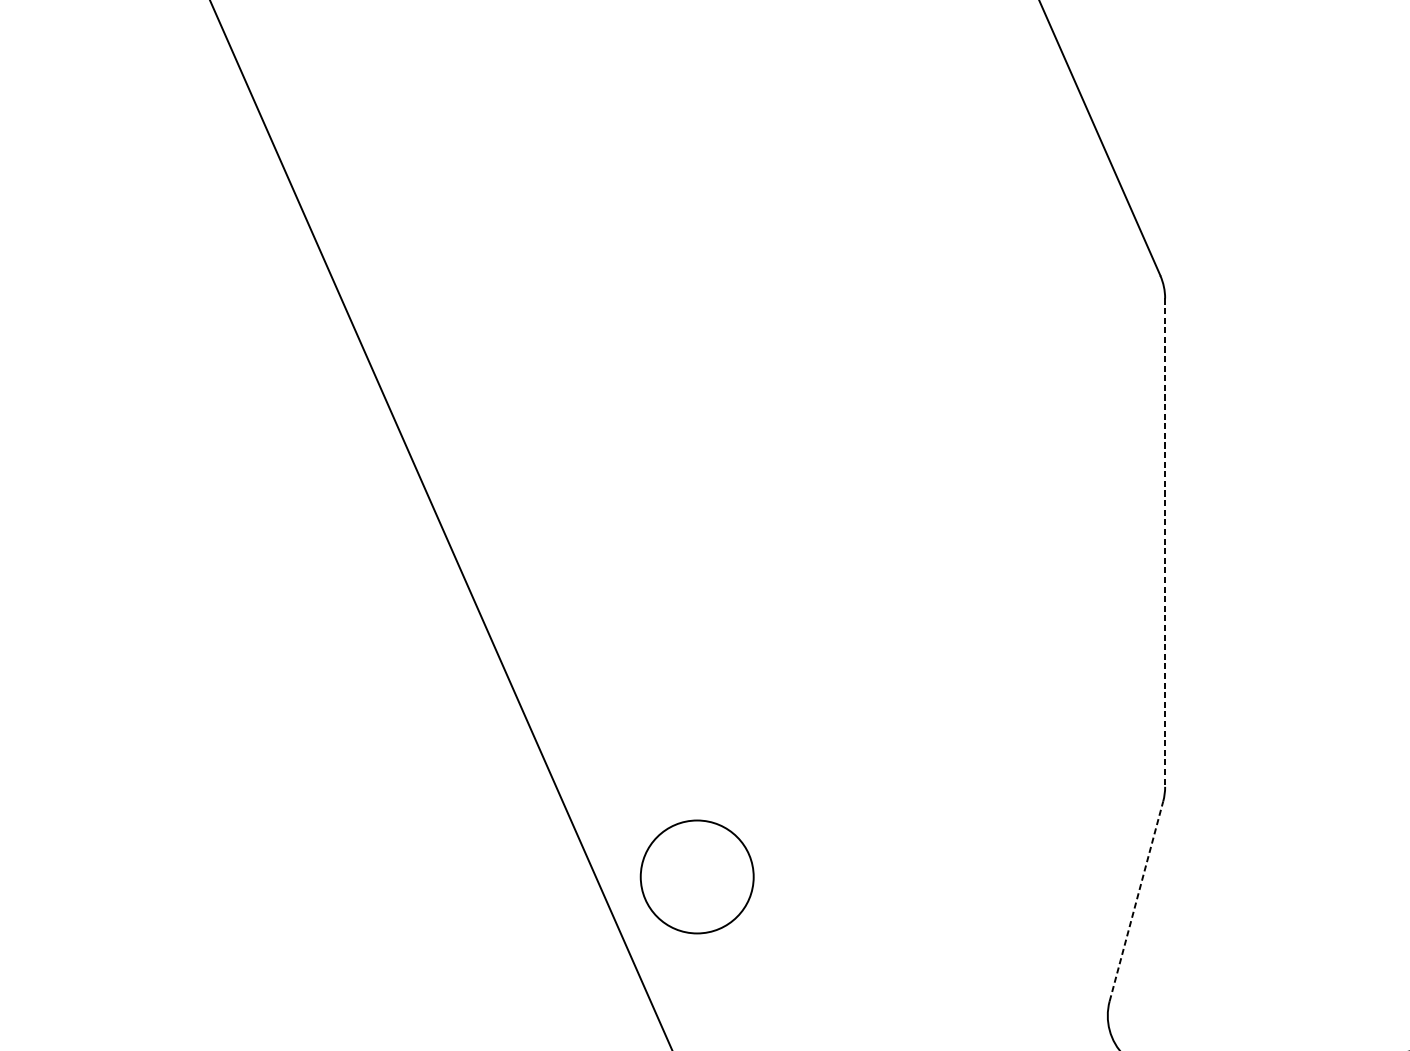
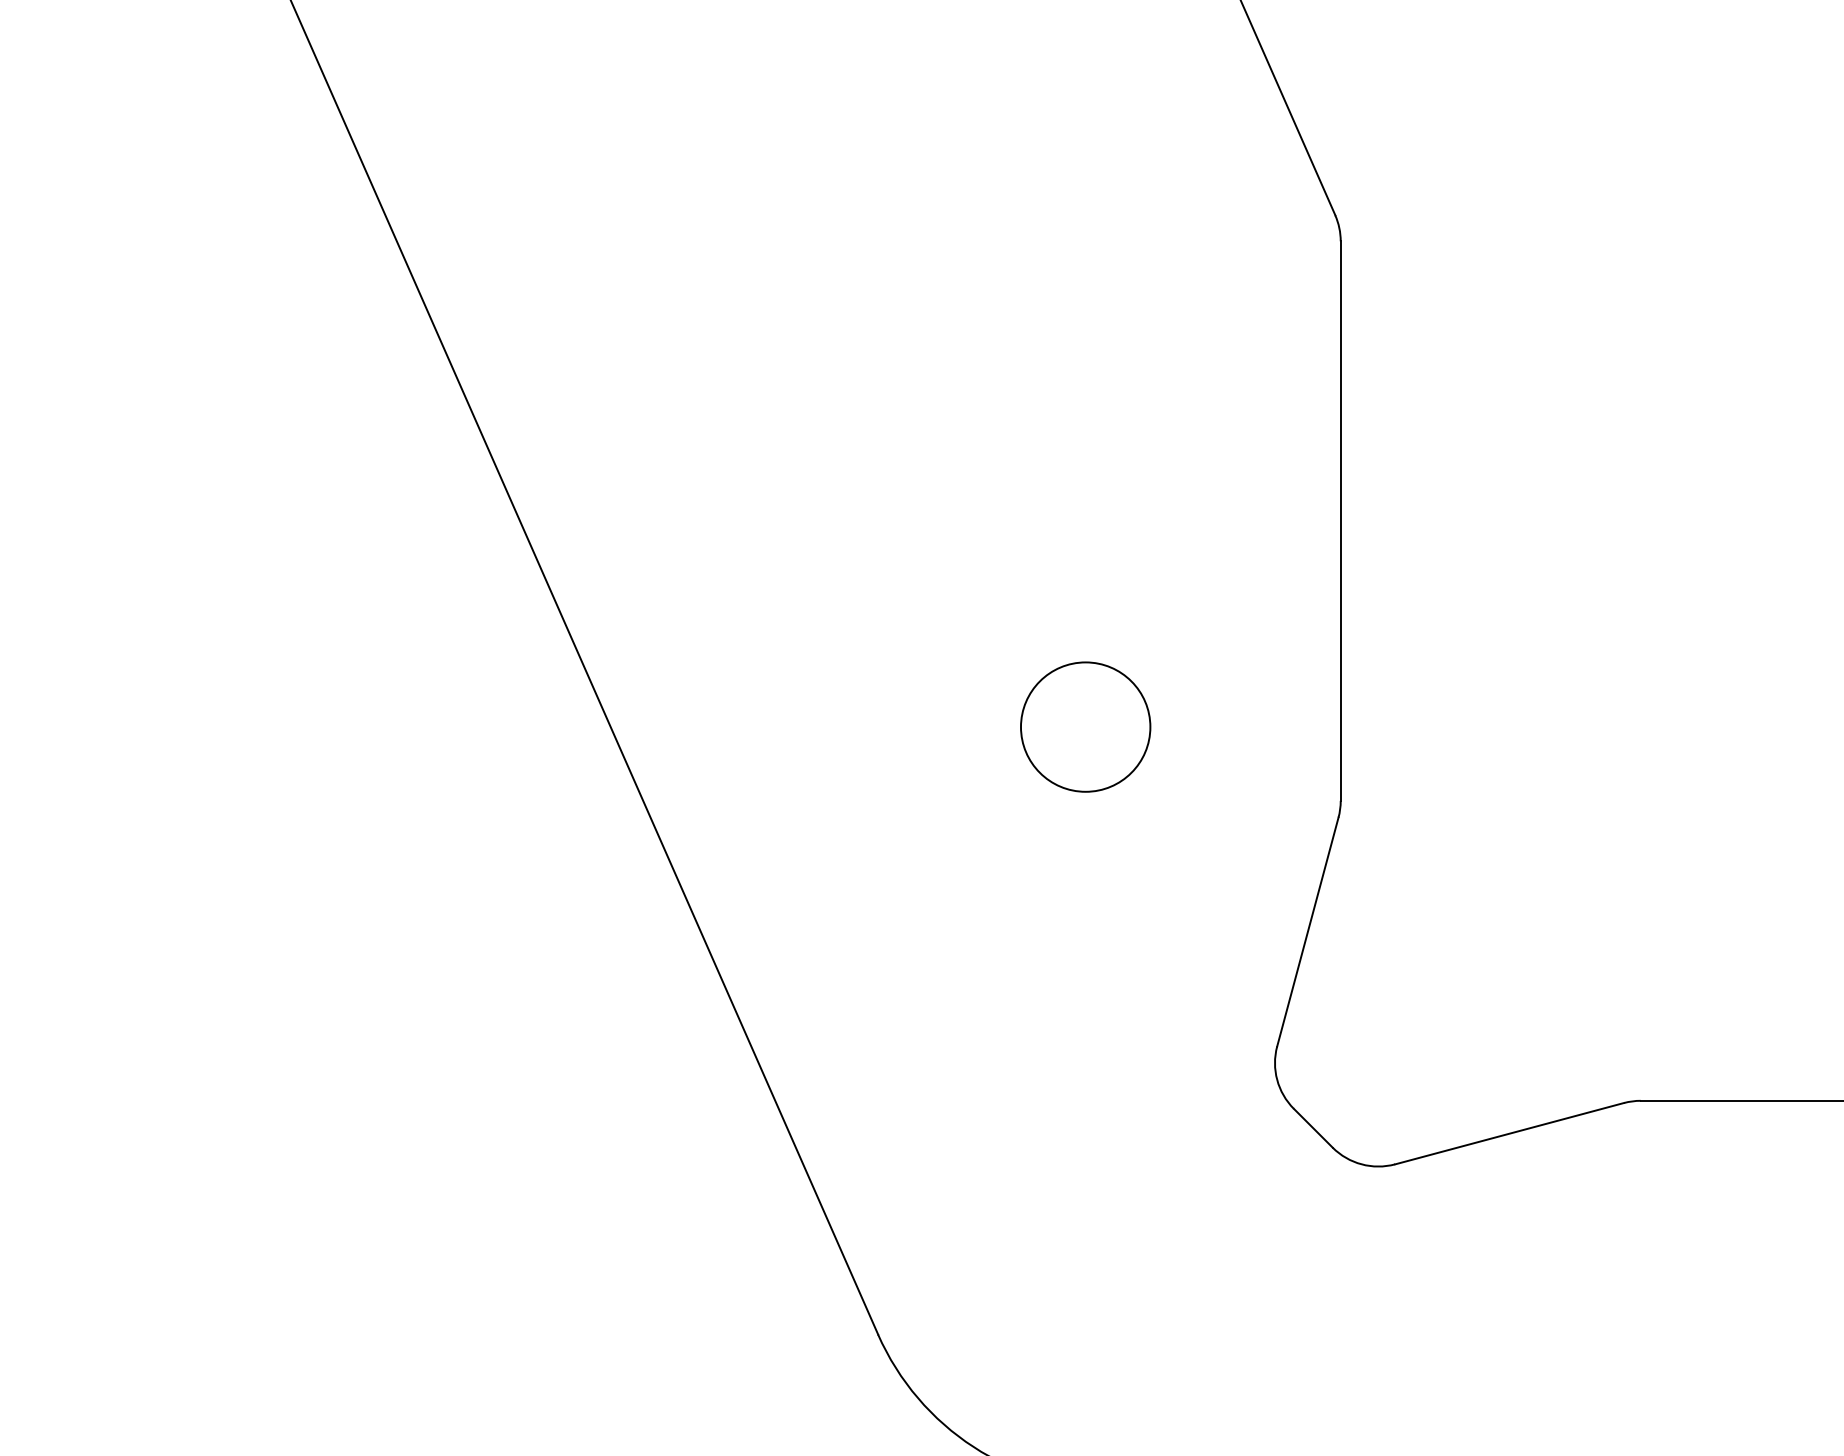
line: (1164, 542) -> (1340, 521), dashed -> solid
circle: (697, 876) -> (1085, 726), moved
line: (1137, 900) -> (1308, 931), dashed -> solid

